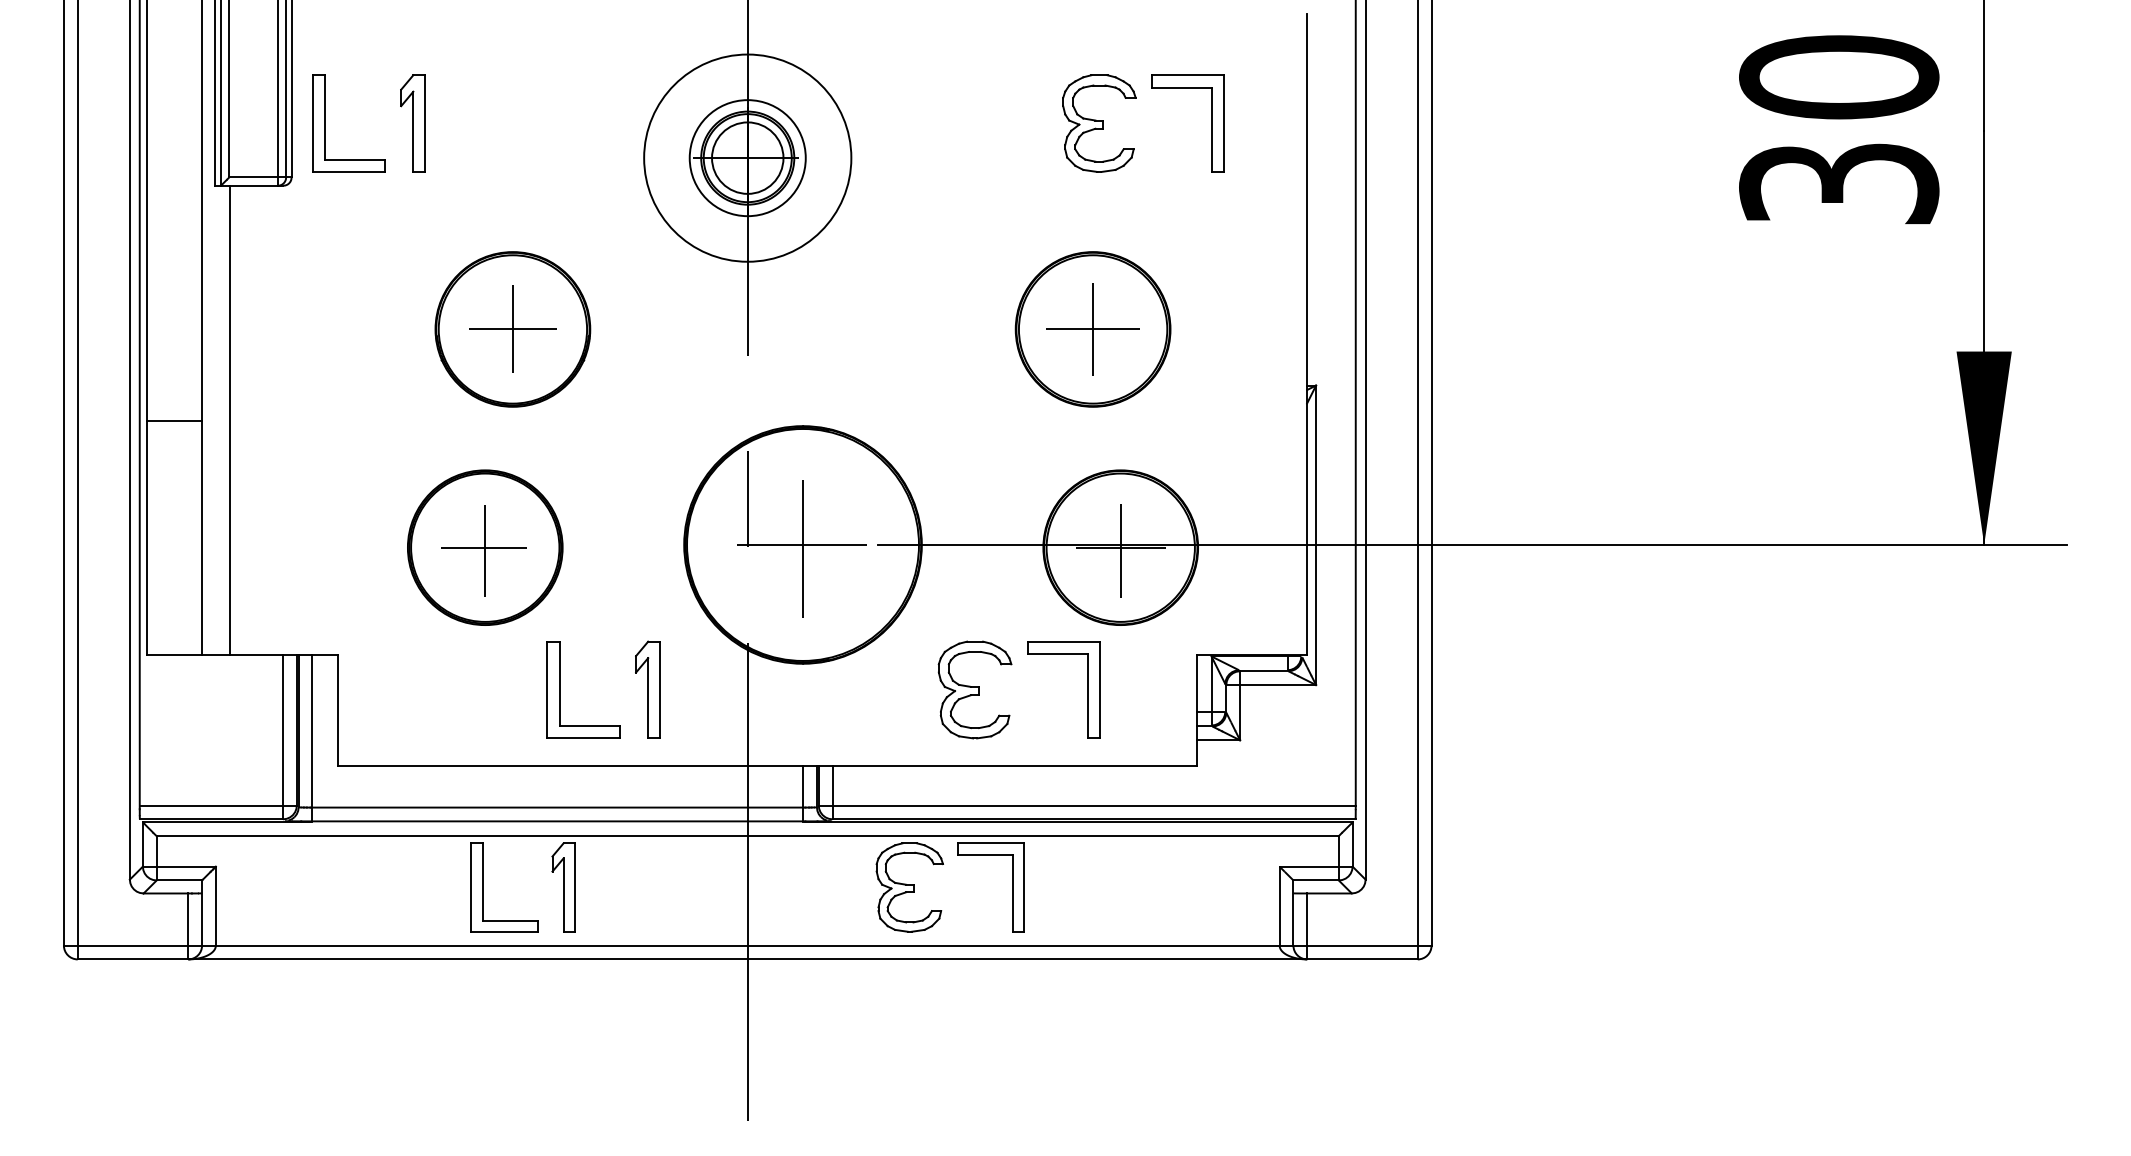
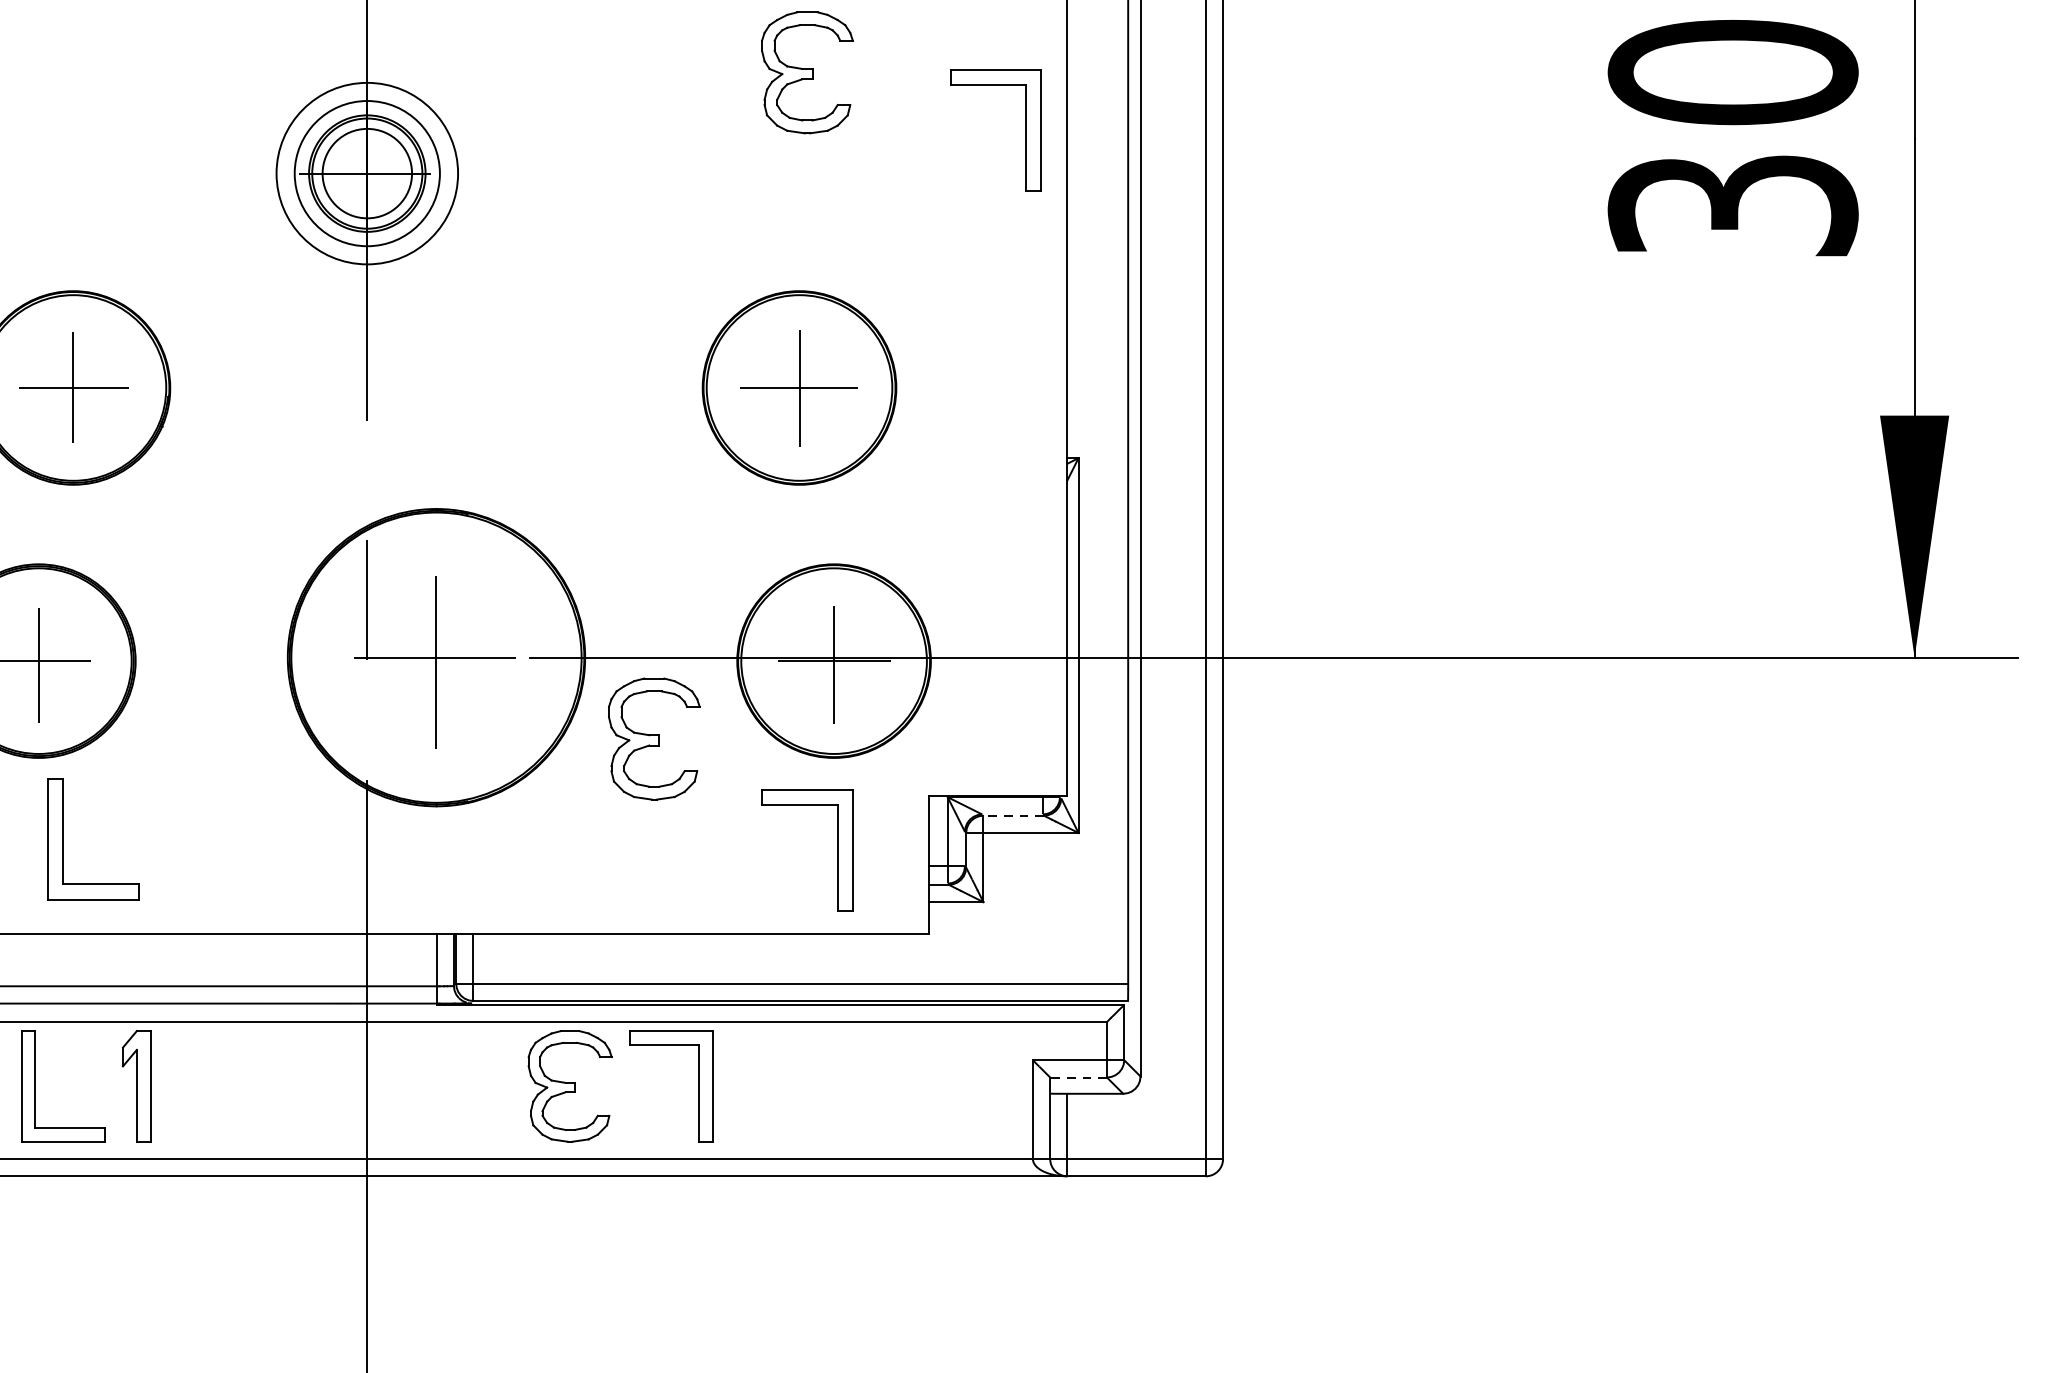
part: (1099, 123) -> (807, 72), moved
part: (1211, 123) -> (1025, 130), moved
circle: (747, 157) -> (367, 172), size x0.7
line: (1263, 671) -> (1012, 816), solid -> dashed
part: (560, 689) -> (64, 838), moved
part: (647, 689) -> (241, 838), removed
part: (974, 689) -> (653, 738), moved
part: (1087, 689) -> (837, 849), moved
line: (1316, 880) -> (1079, 1077), solid -> dashed

